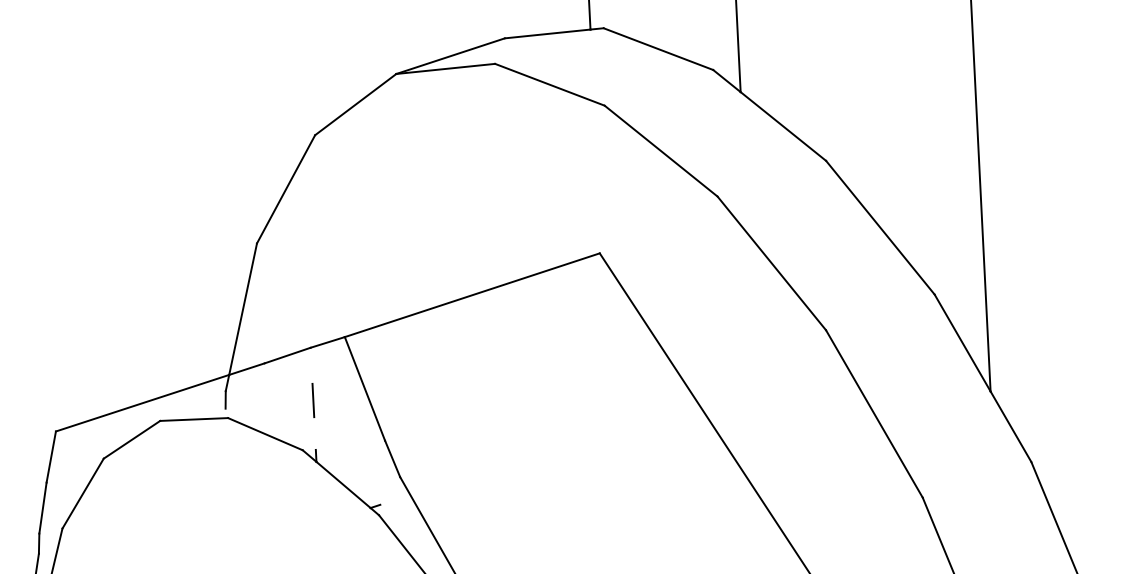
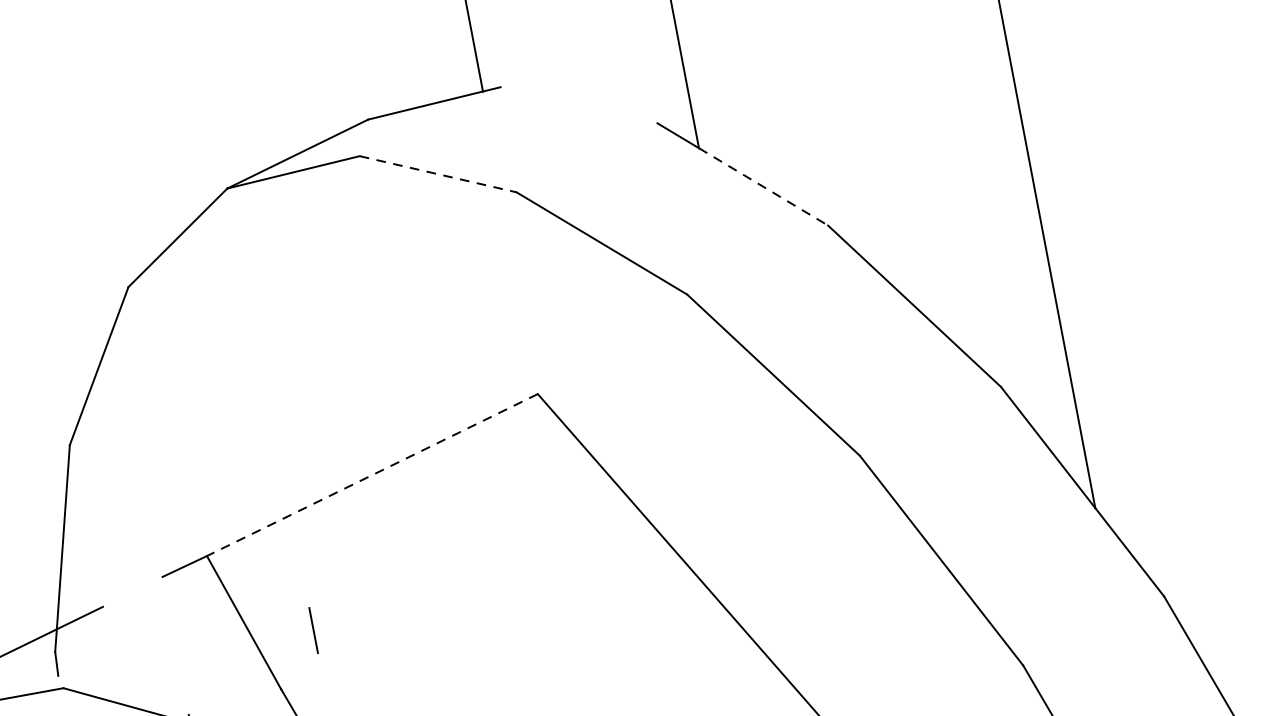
line: (658, 48) -> (579, 104), removed
line: (549, 84) -> (437, 173), solid -> dashed
line: (783, 126) -> (763, 186), solid -> dashed
line: (471, 295) -> (371, 475), solid -> dashed
line: (287, 355) -> (132, 591), removed
line: (313, 400) -> (313, 630), moved

